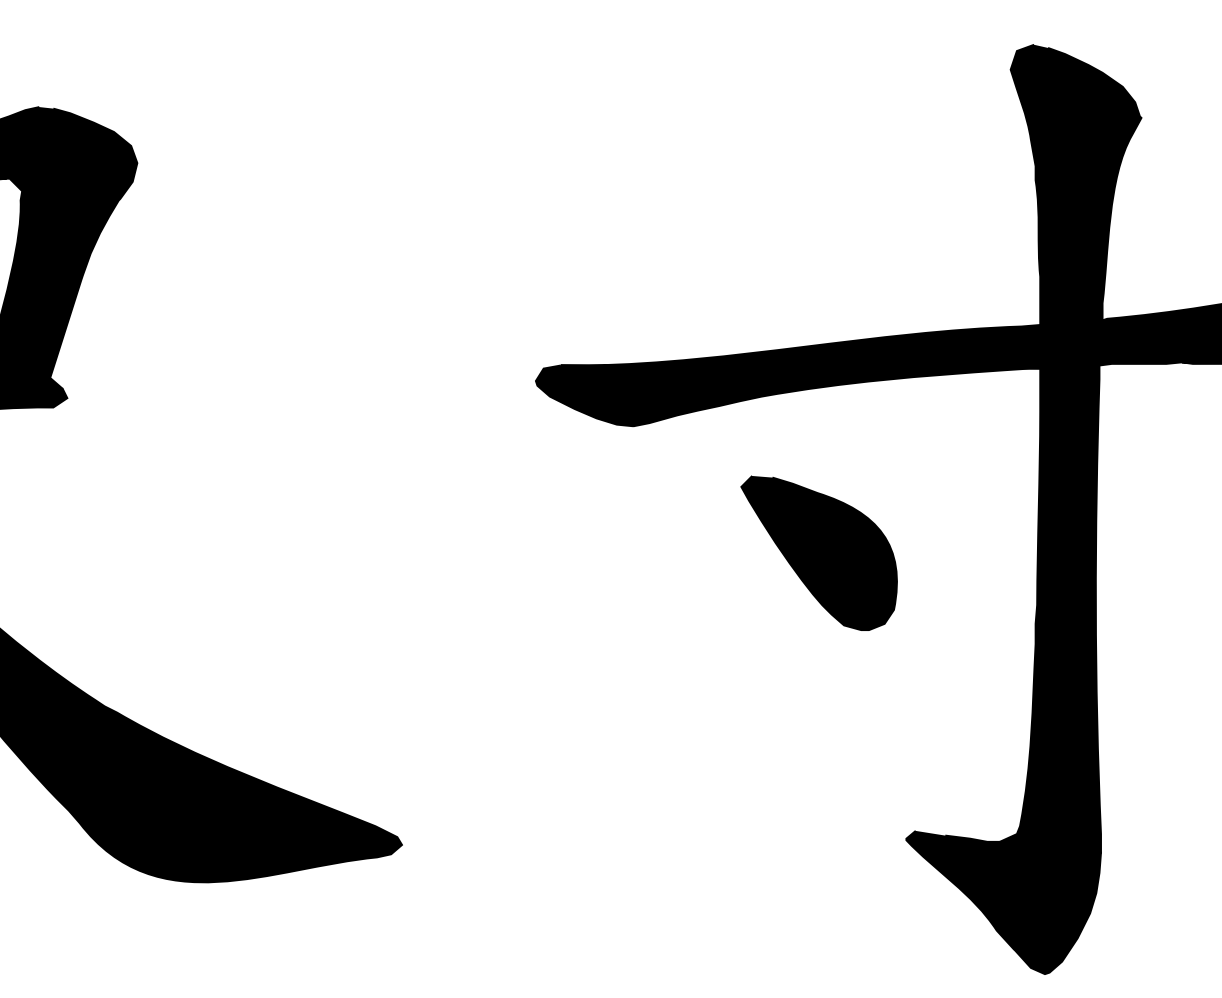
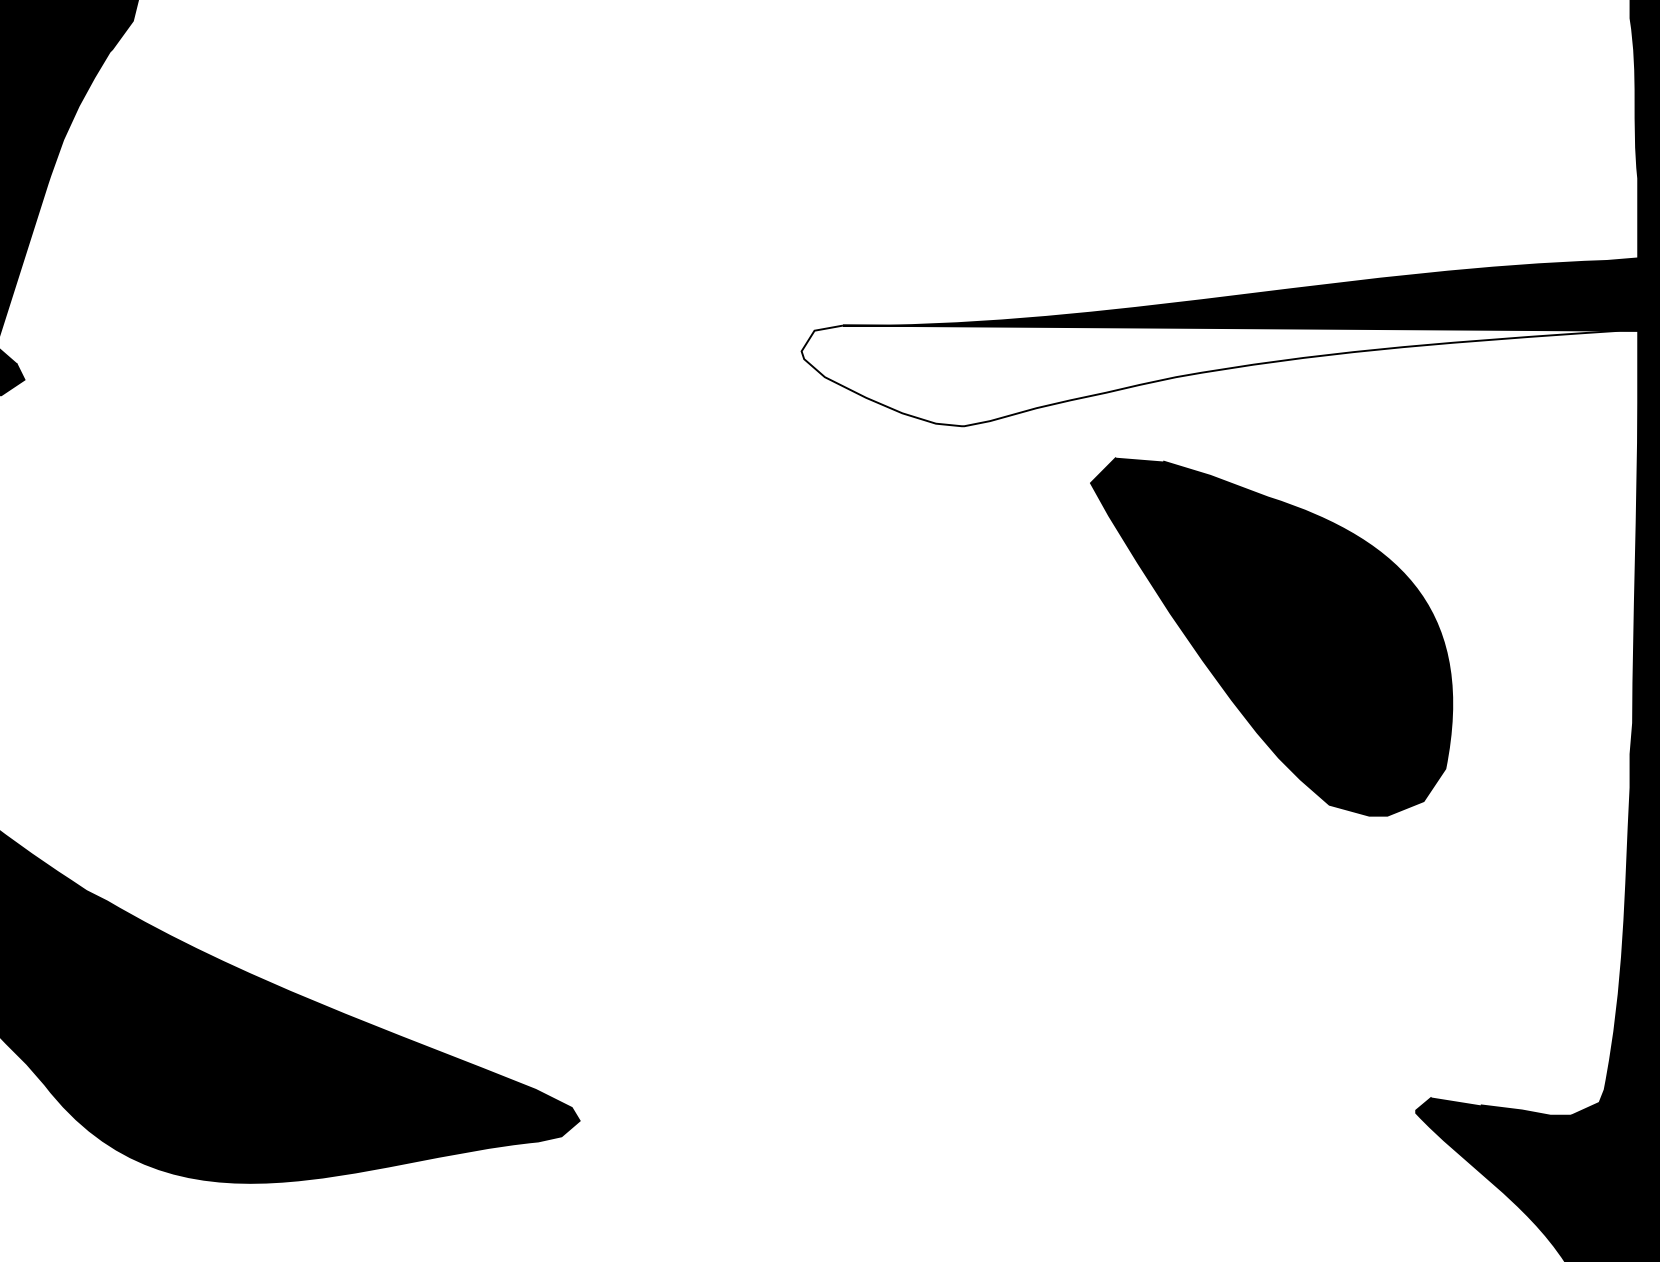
fill: (787, 395) -> (1218, 375), removed
part: (818, 552) -> (1270, 635), size x1.4

